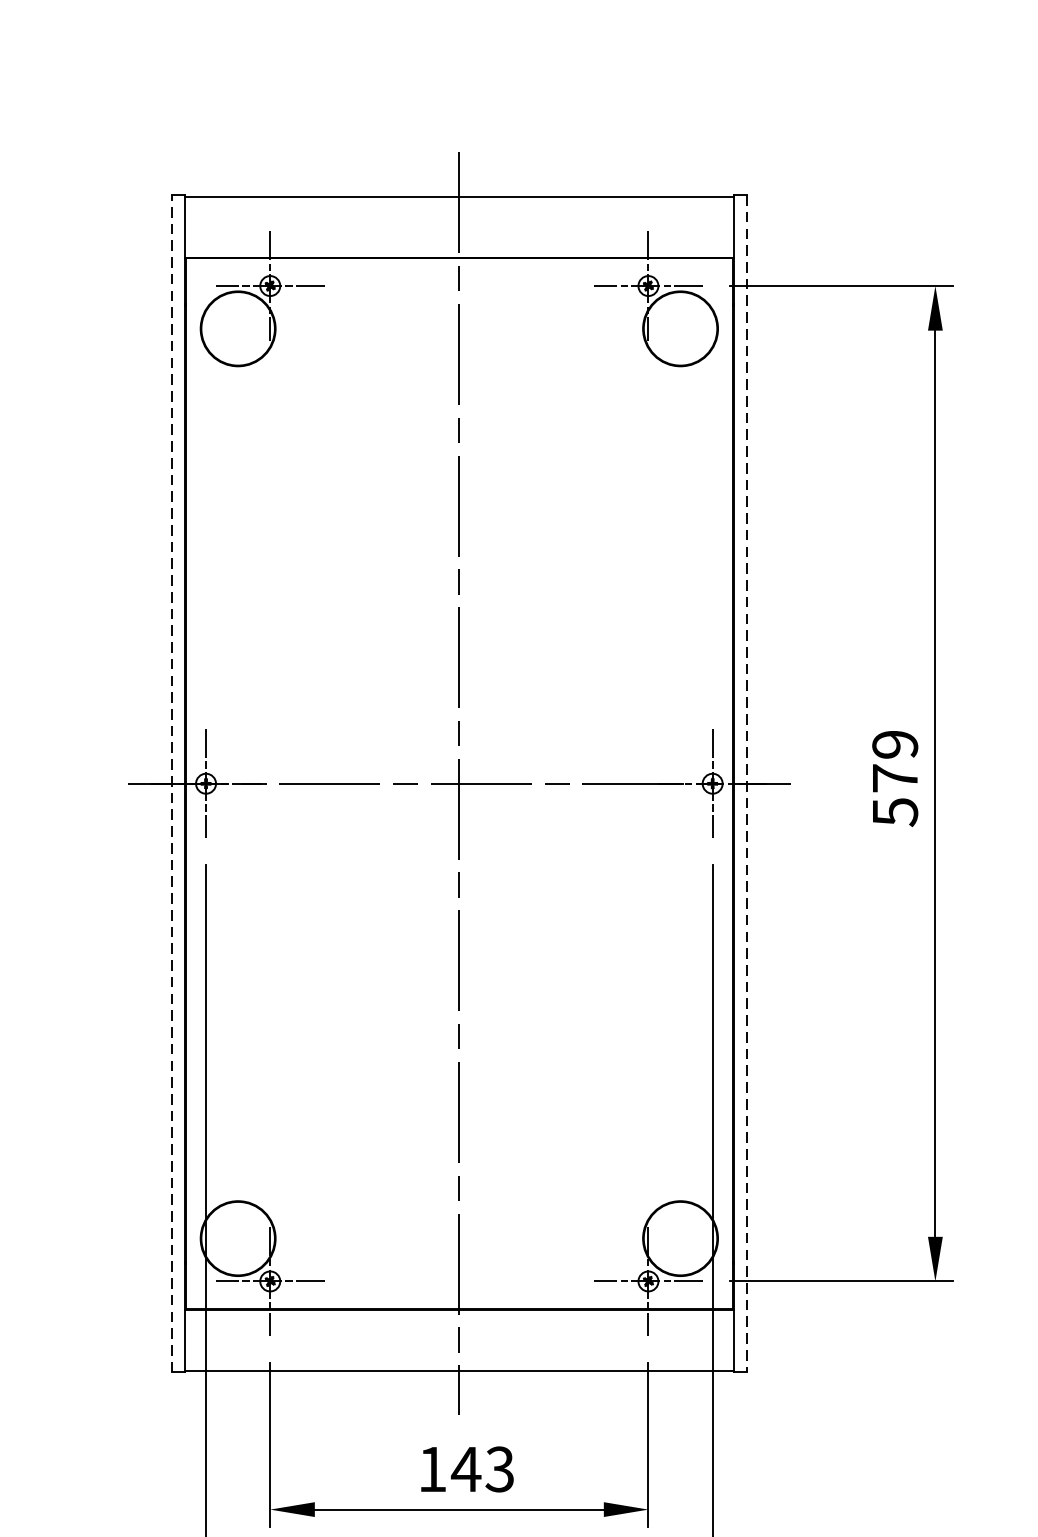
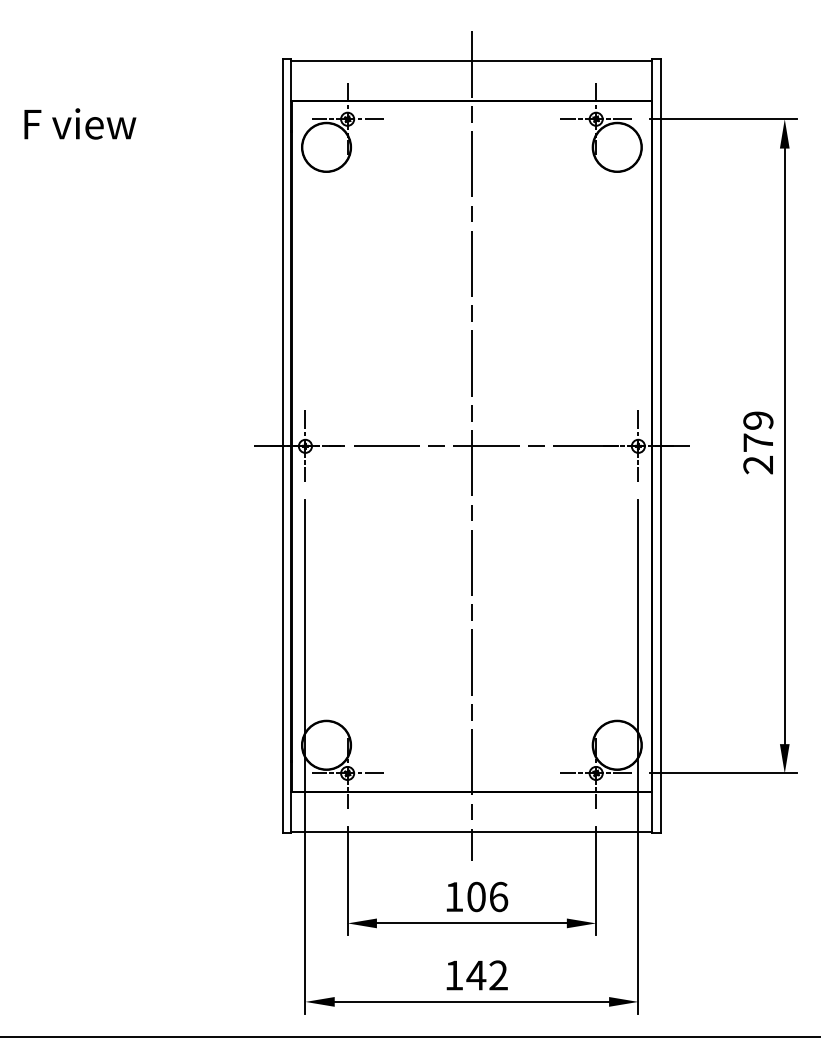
line: (172, 783) -> (283, 446), dashed -> solid
line: (746, 783) -> (660, 446), dashed -> solid
text: (895, 811) -> (758, 464), 579 -> 279
text: (483, 1468) -> (487, 896), 143 -> 106

